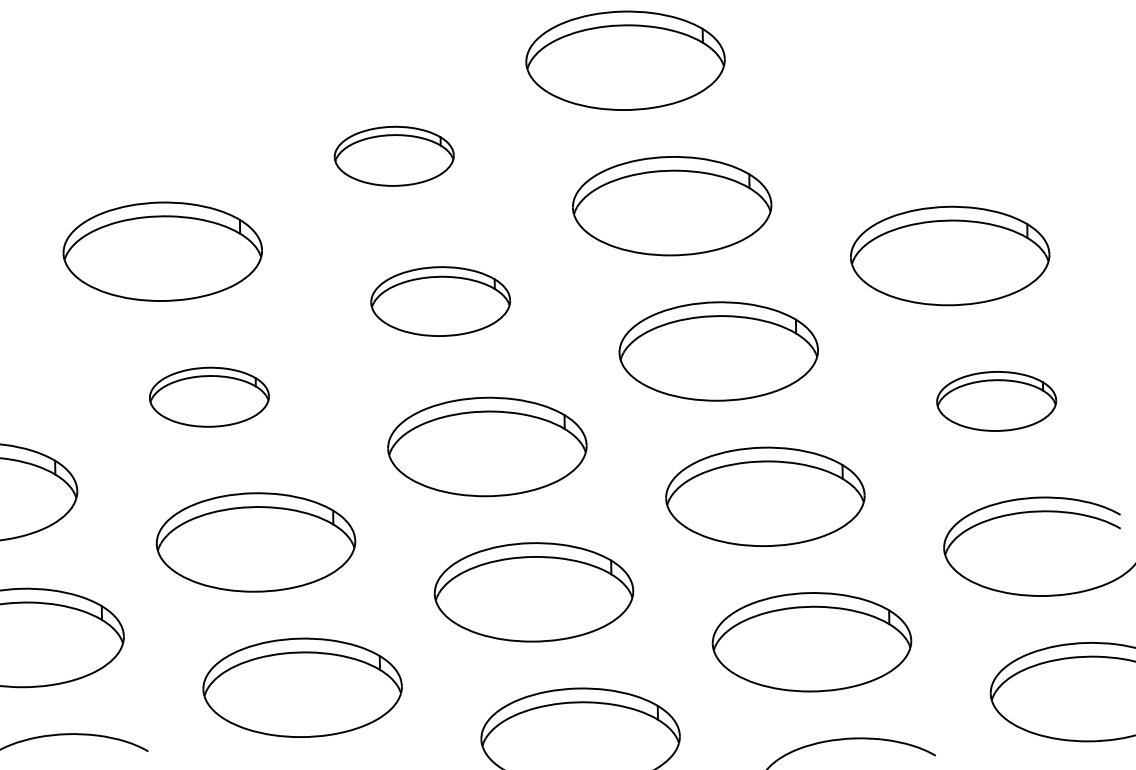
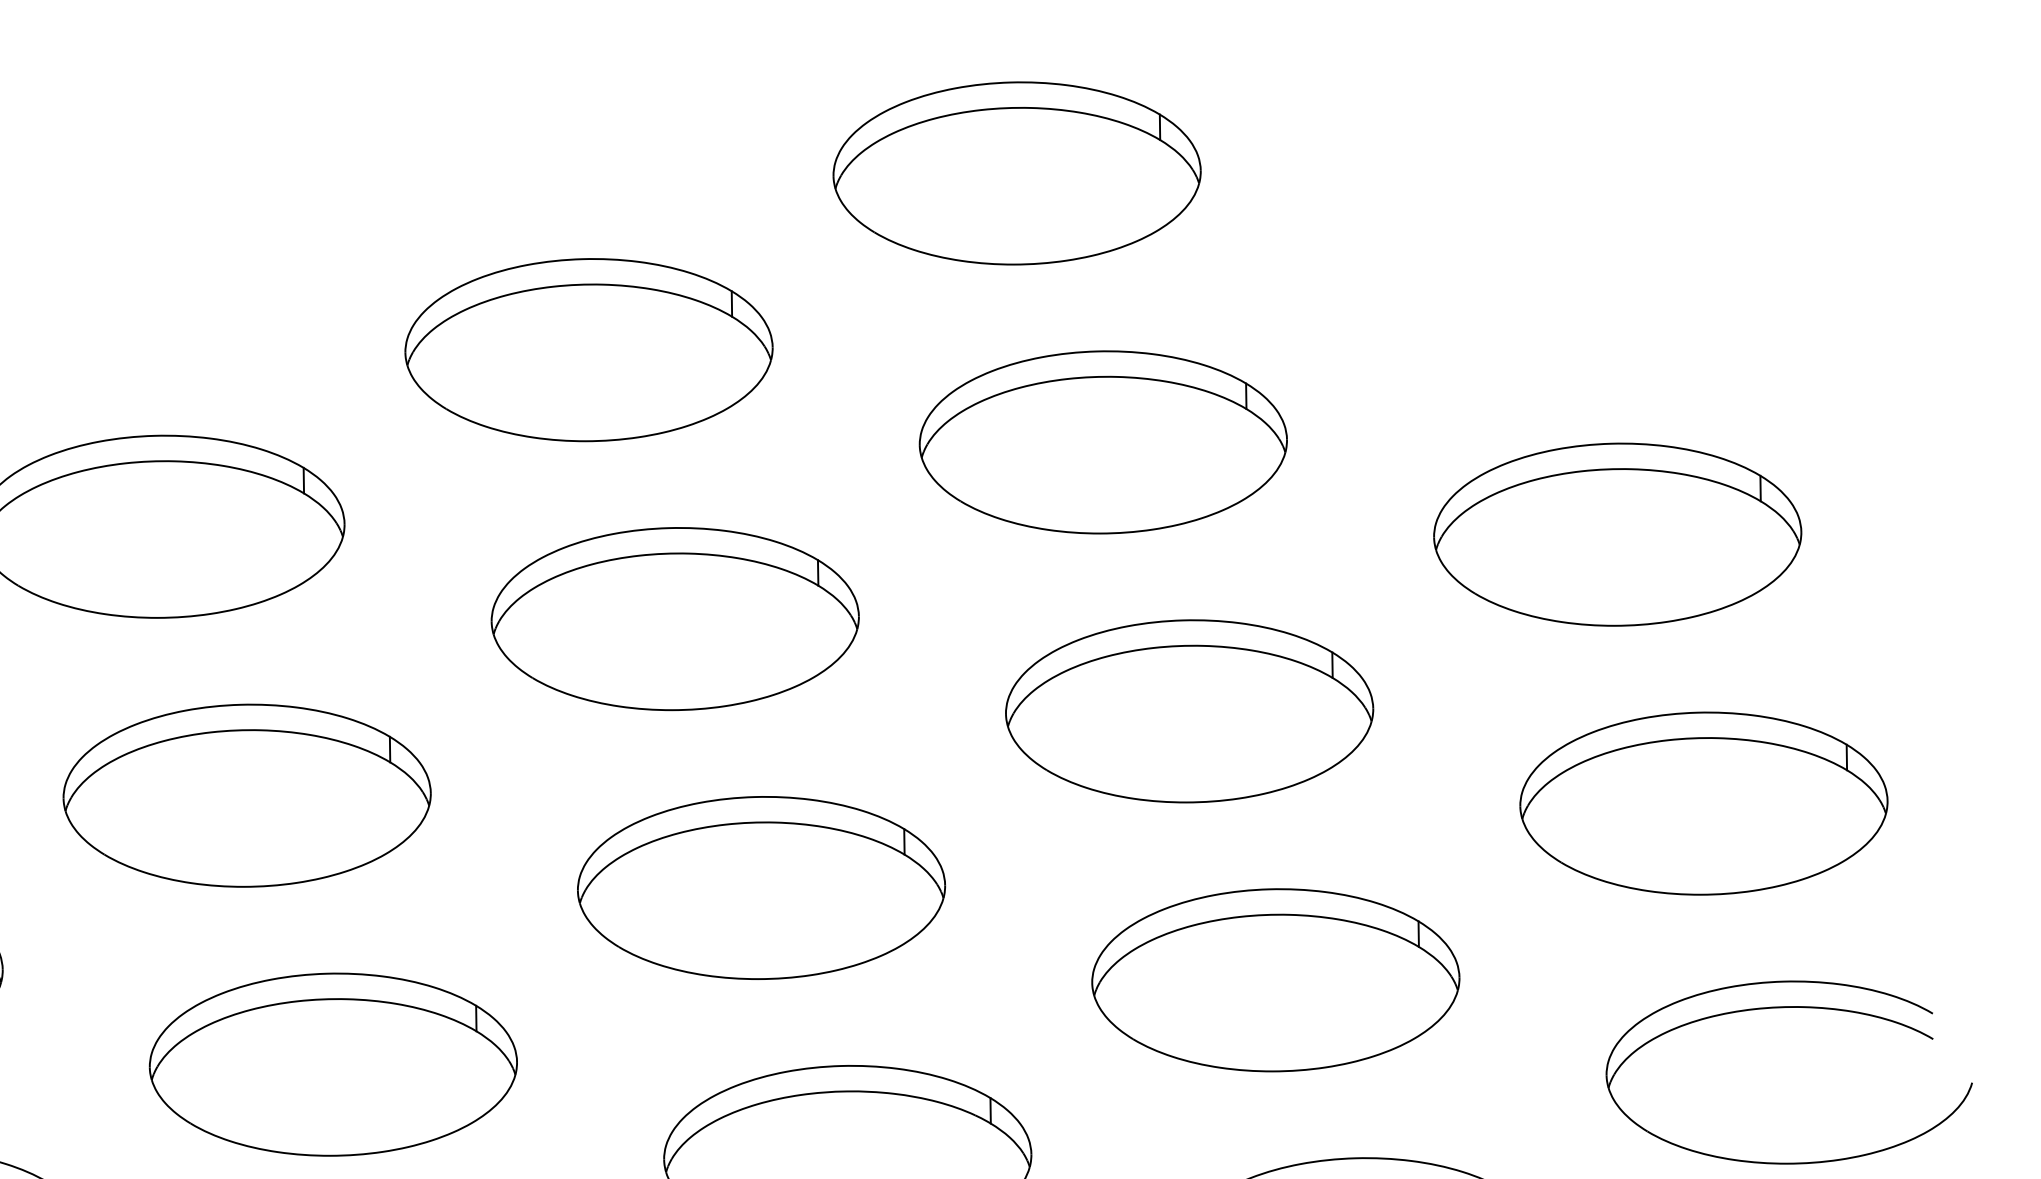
part: (394, 156) -> (589, 350), size x1.67
part: (440, 301) -> (674, 618), size x1.43
part: (209, 397) -> (247, 796), size x1.67
part: (996, 401) -> (1703, 803), size x1.67

